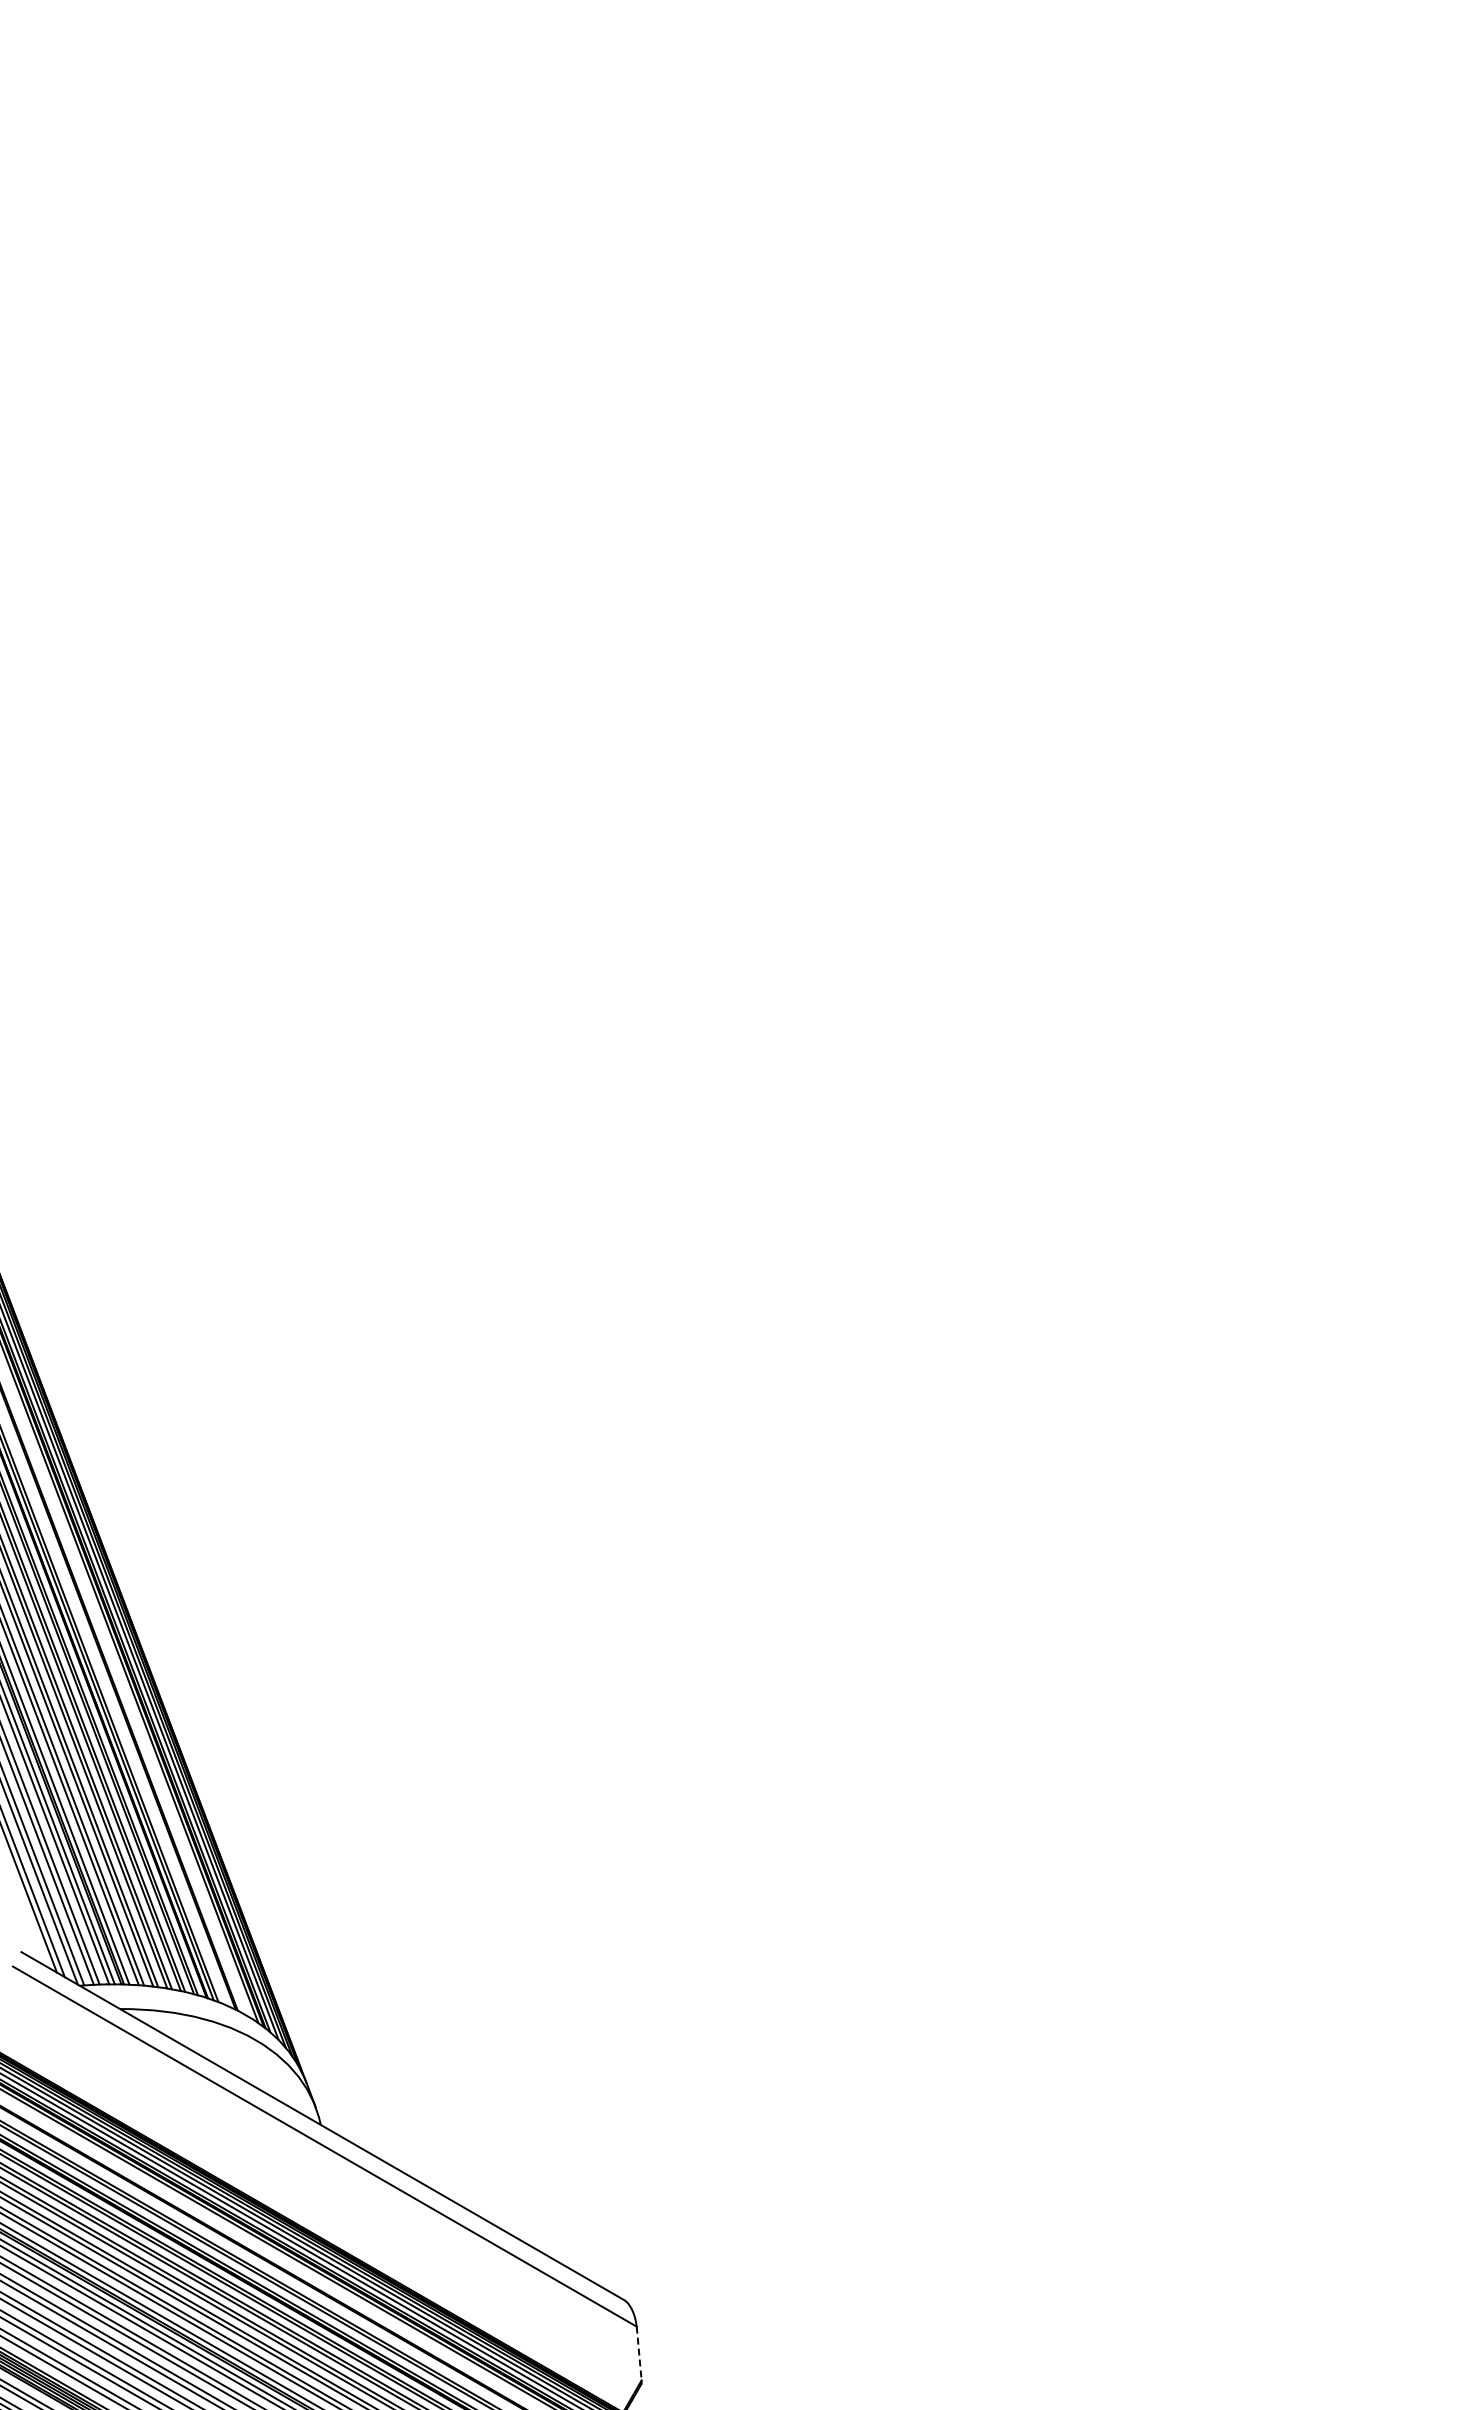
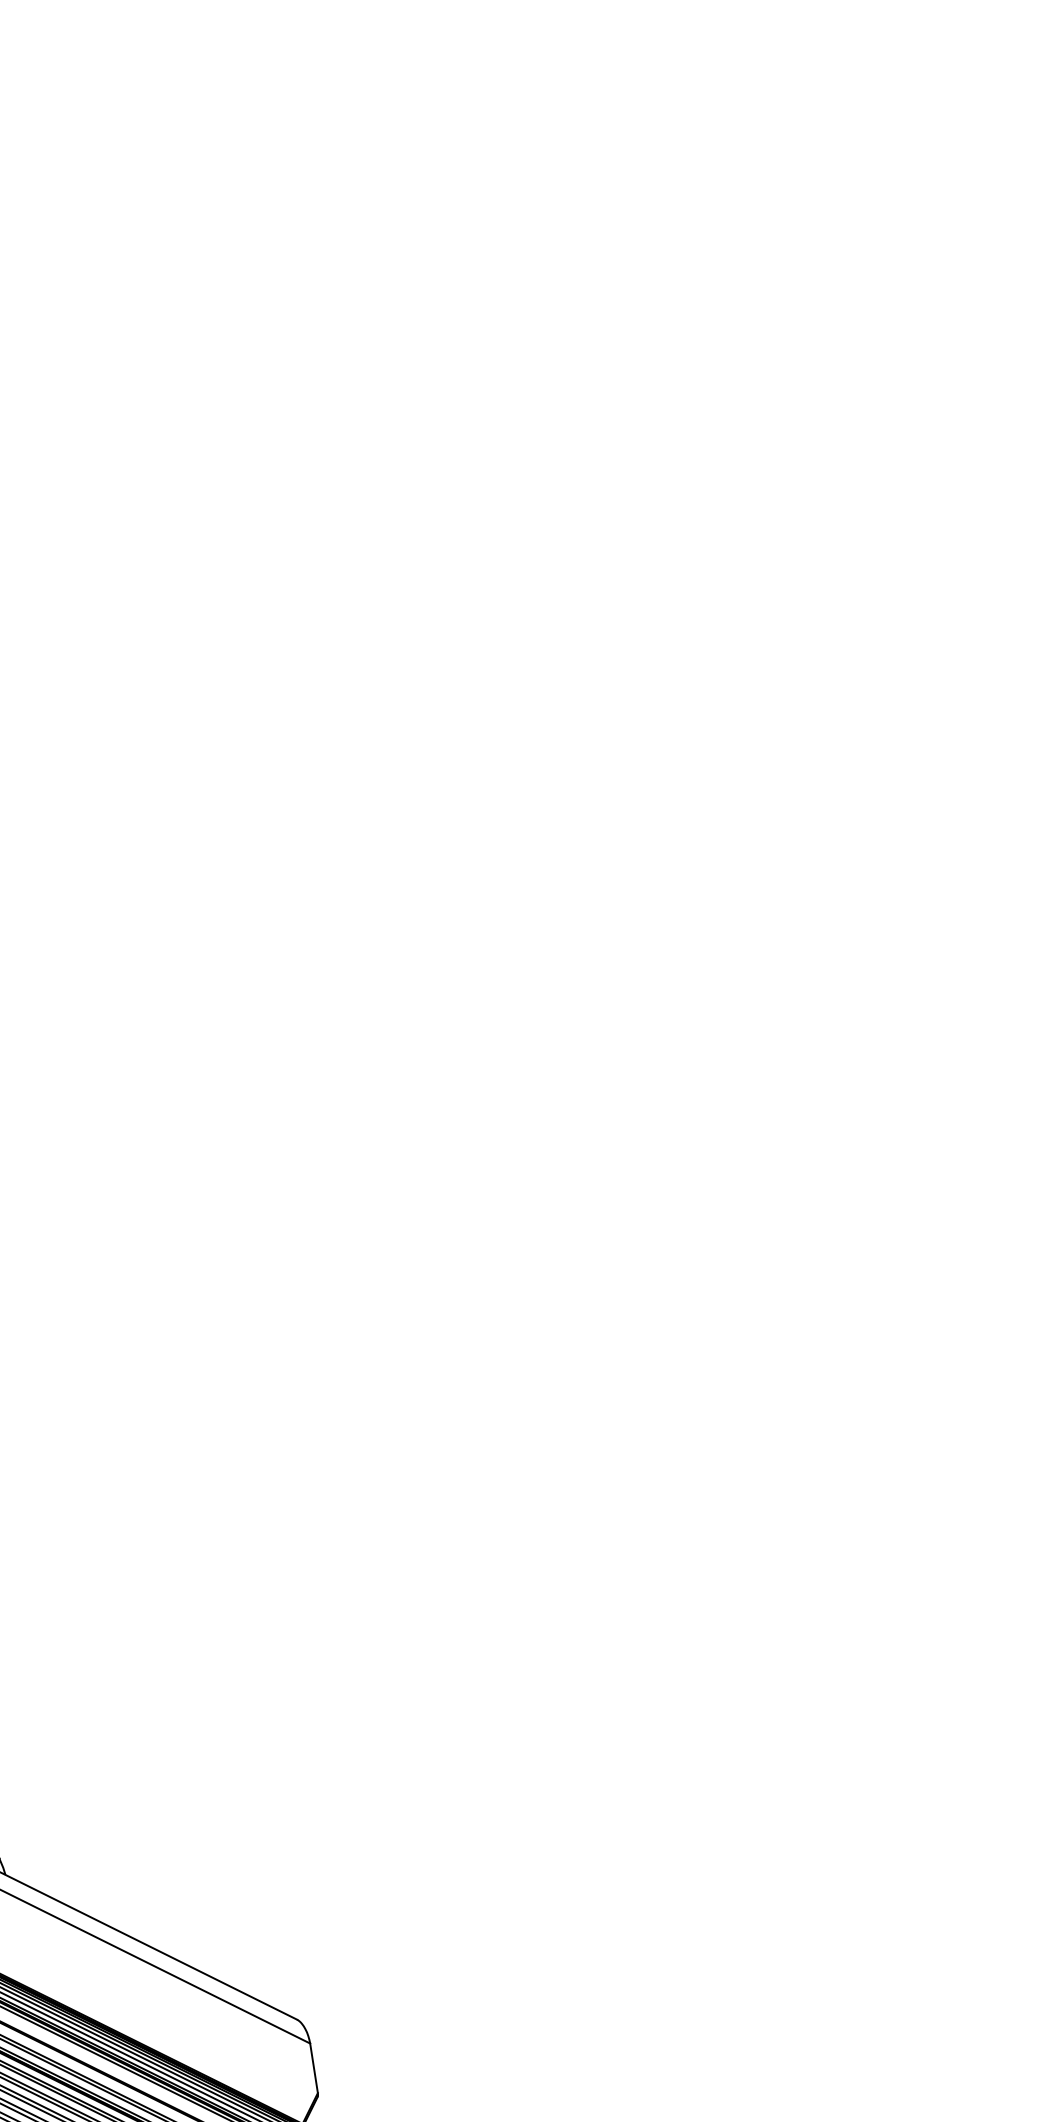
line: (639, 2354) -> (314, 2069), dashed -> solid

